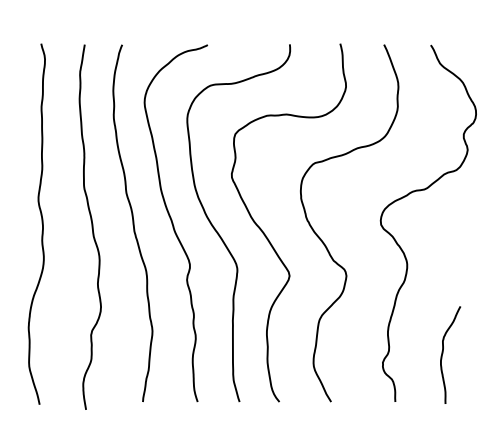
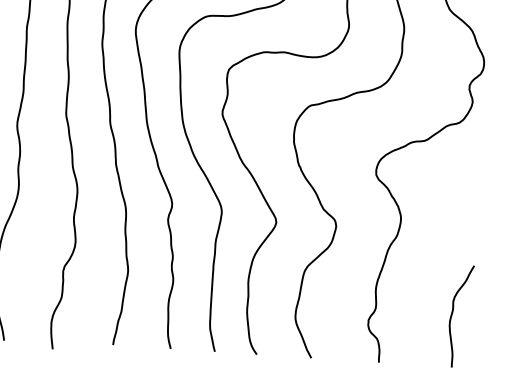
curve: (443, 353) -> (453, 314), moved

